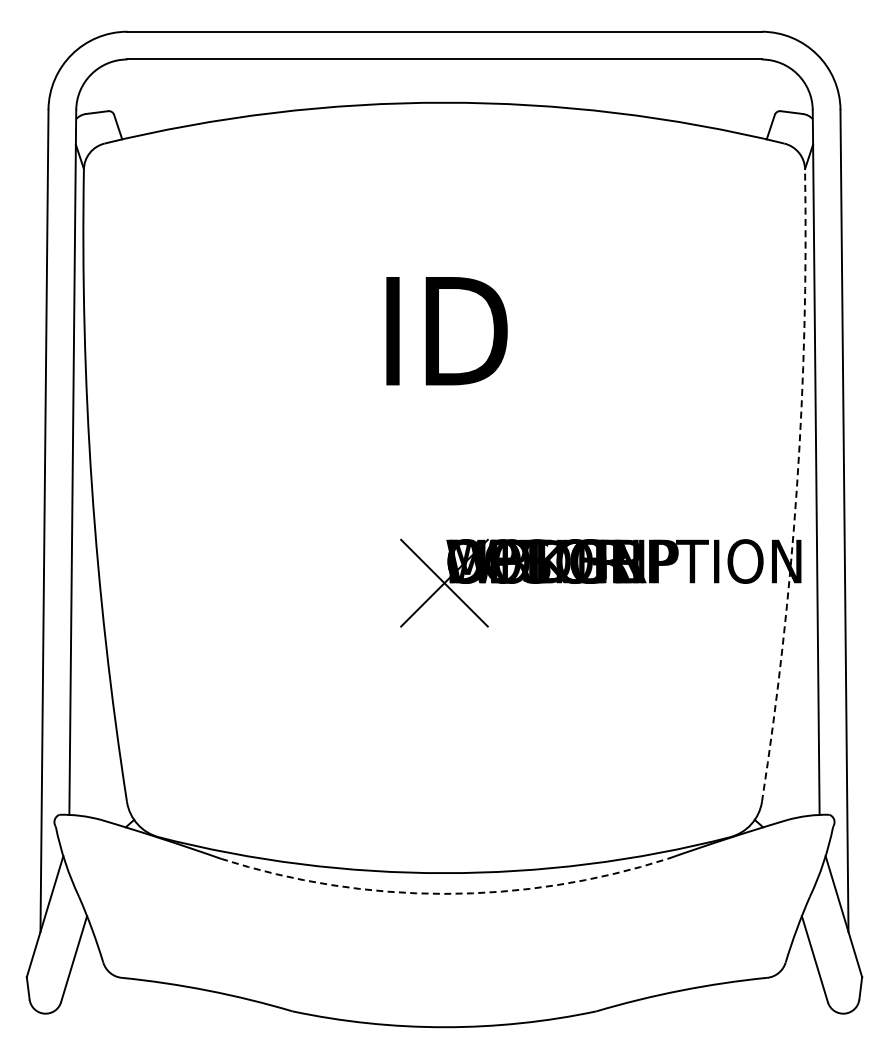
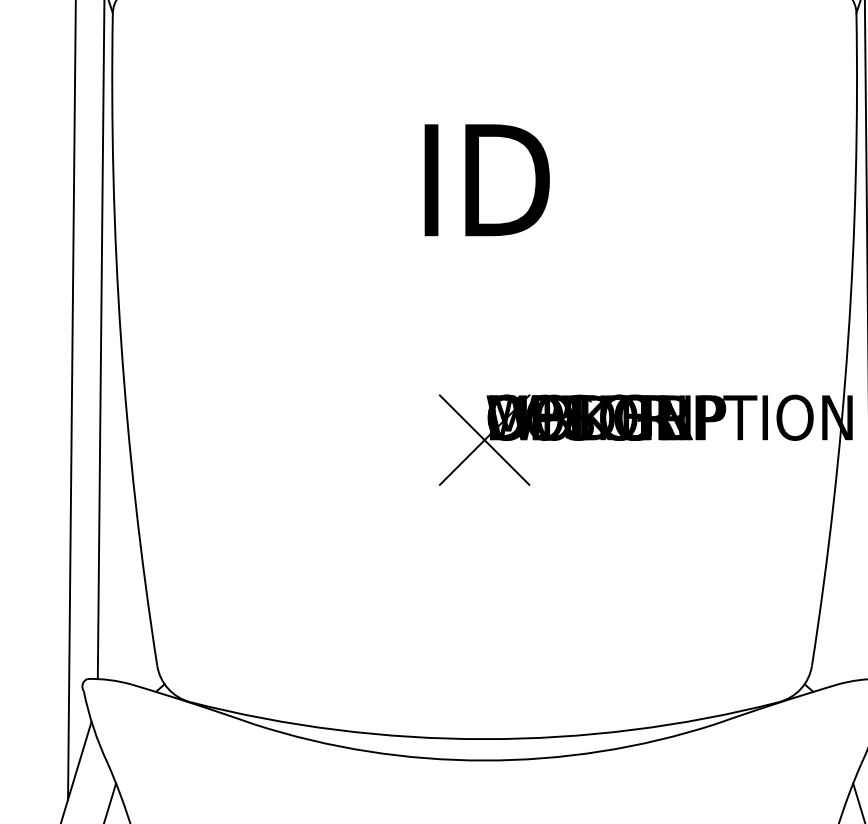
arc: (797, 486) -> (848, 340), dashed -> solid
arc: (444, 893) -> (484, 760), dashed -> solid

